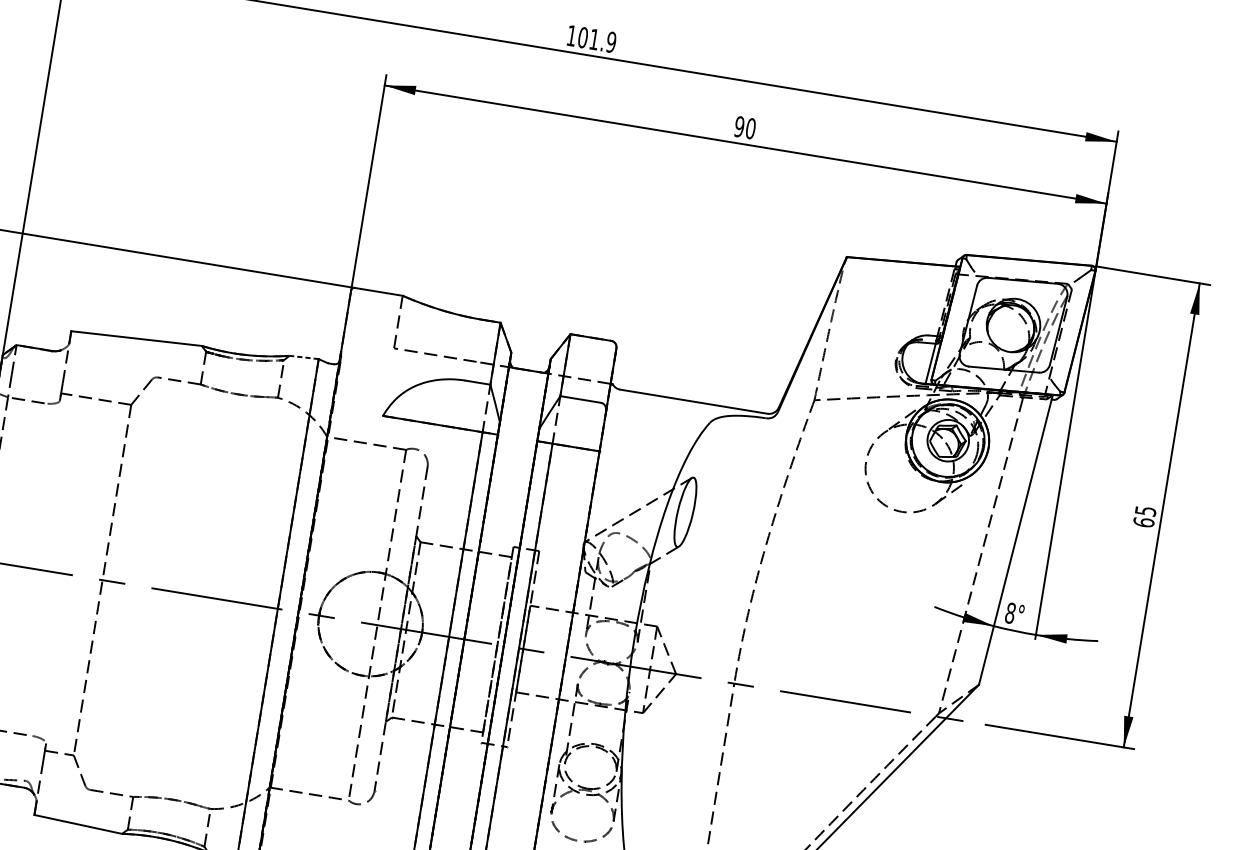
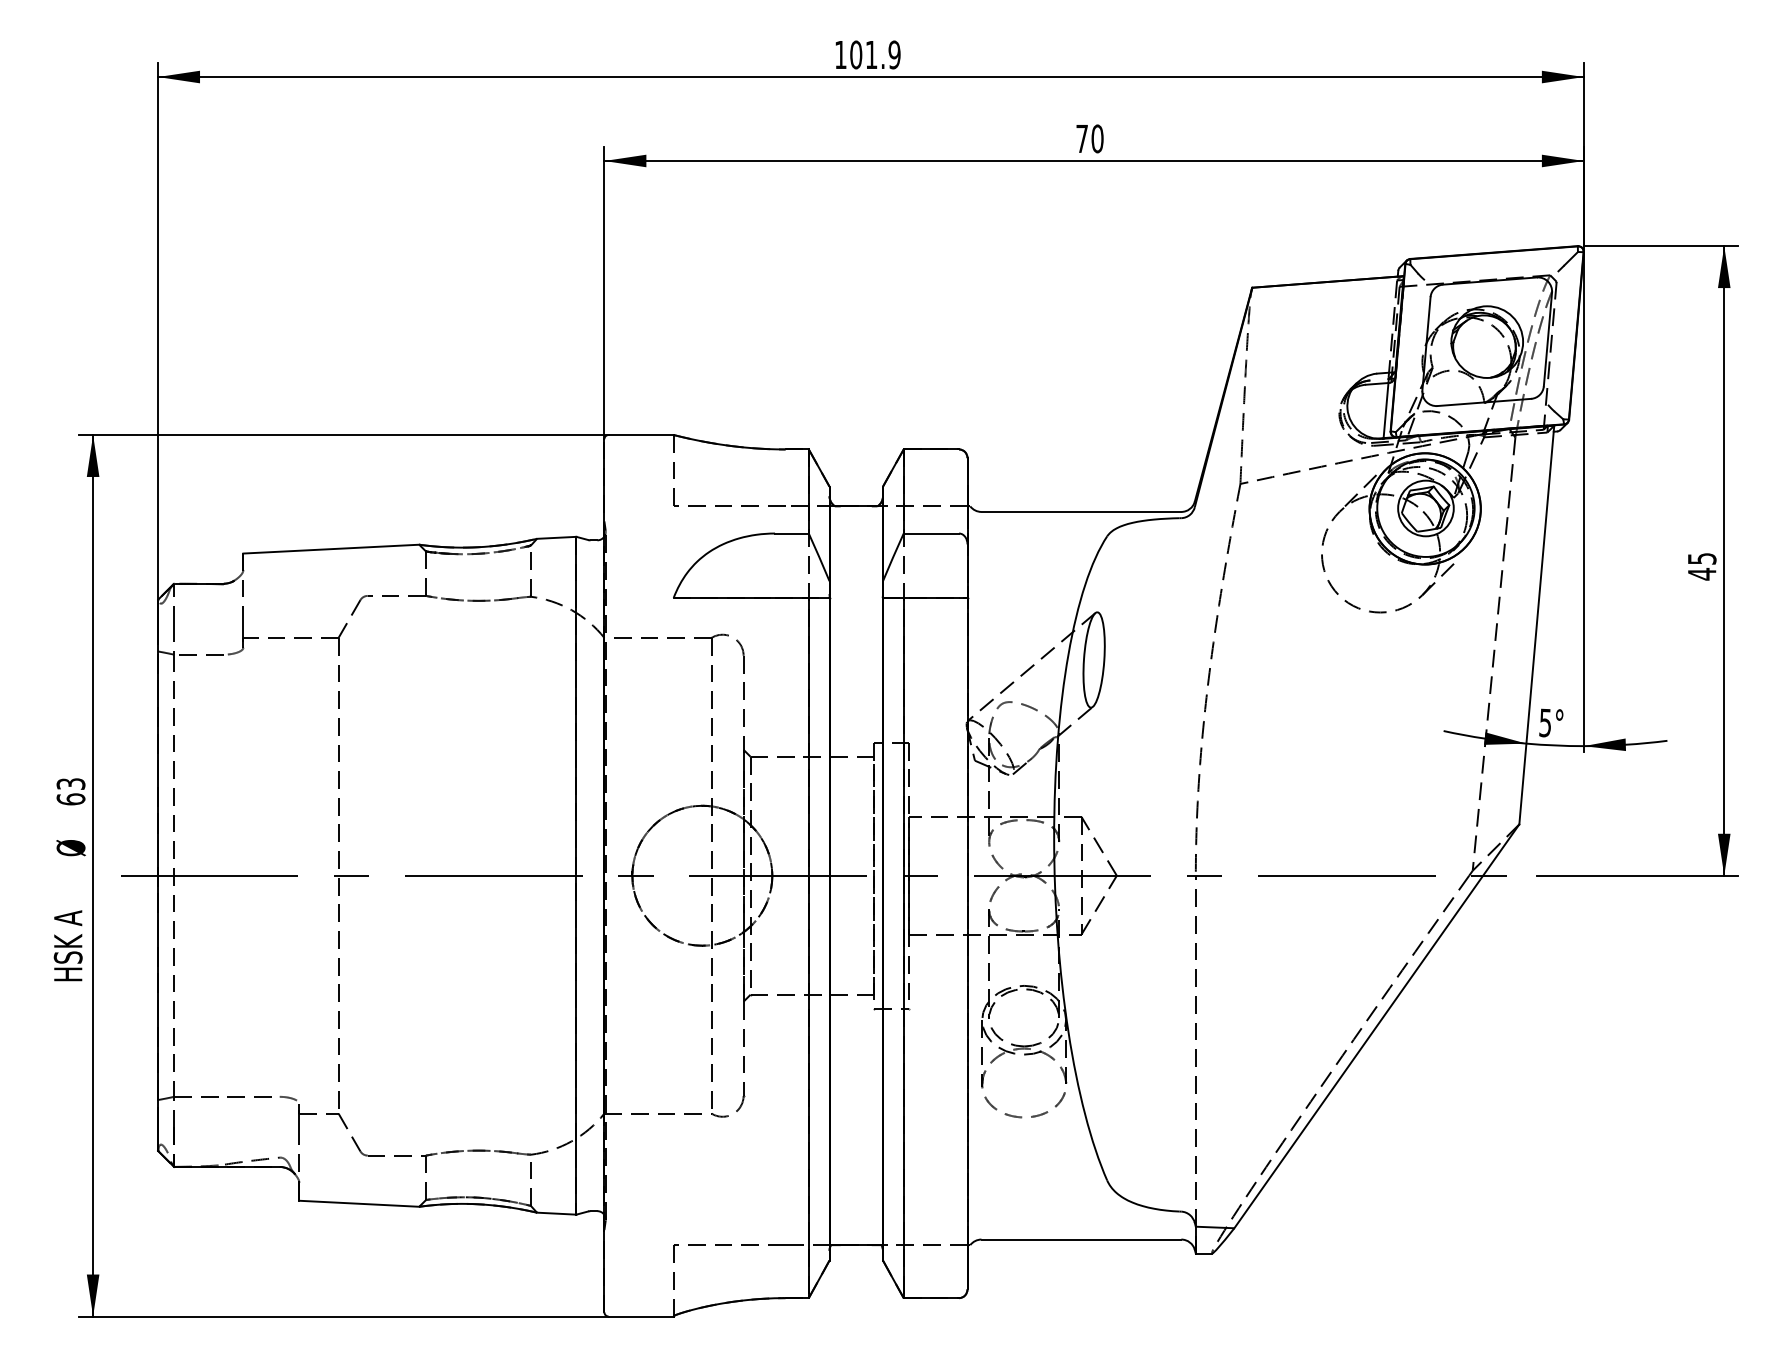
text: (739, 126) -> (1082, 138), 90 -> 70
line: (303, 357) -> (556, 537), dashed -> solid
text: (1143, 521) -> (1701, 573), 65 -> 45
text: (1010, 612) -> (1545, 722), 8° -> 5°

